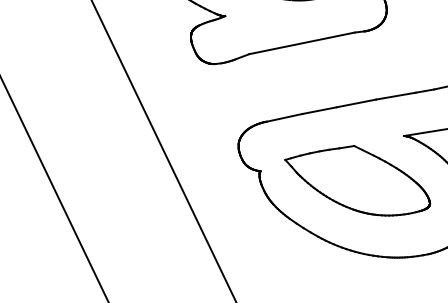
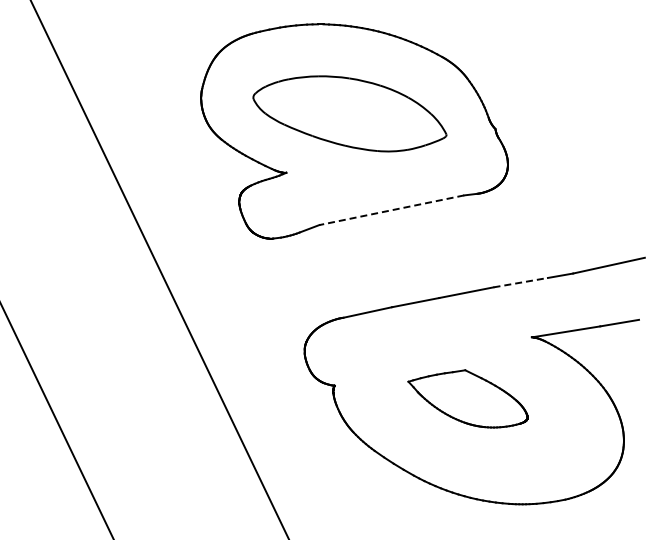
line: (301, 43) -> (391, 210), solid -> dashed
line: (395, 96) -> (520, 282), solid -> dashed
part: (357, 180) -> (467, 398), size x0.6

